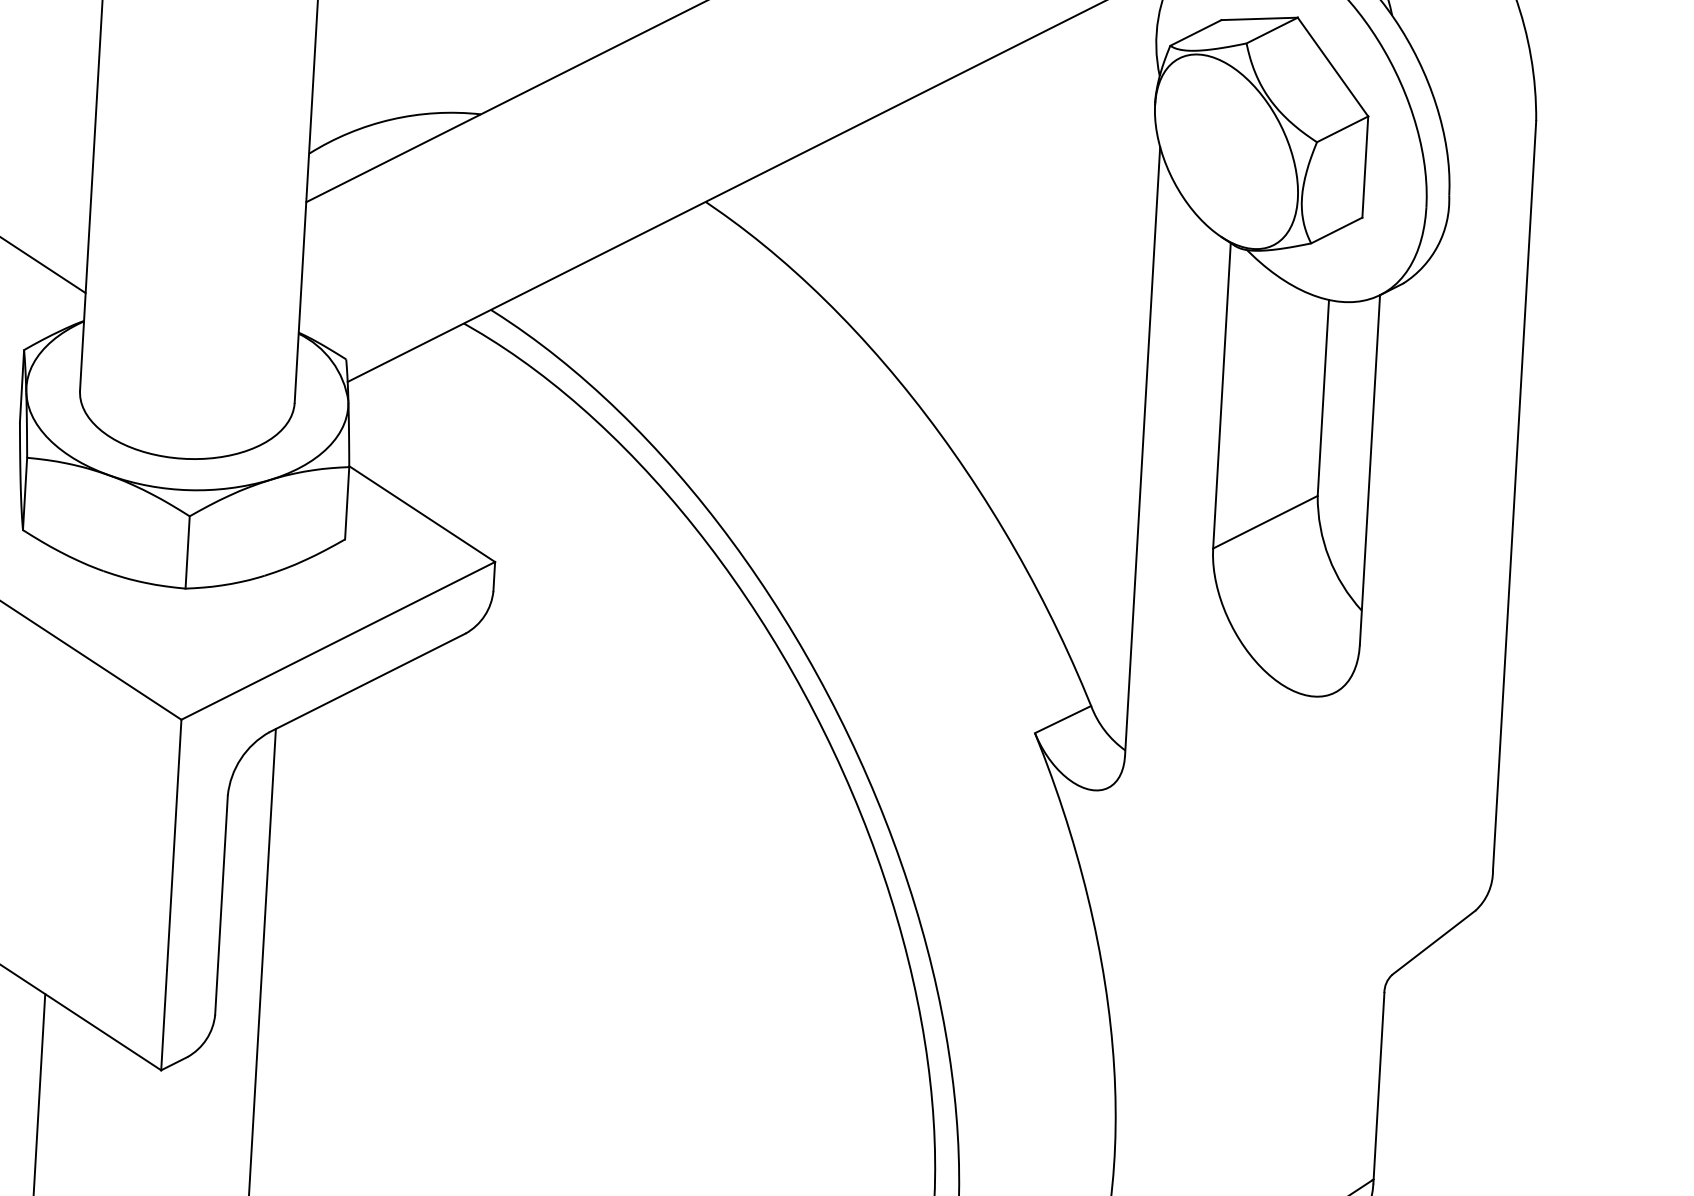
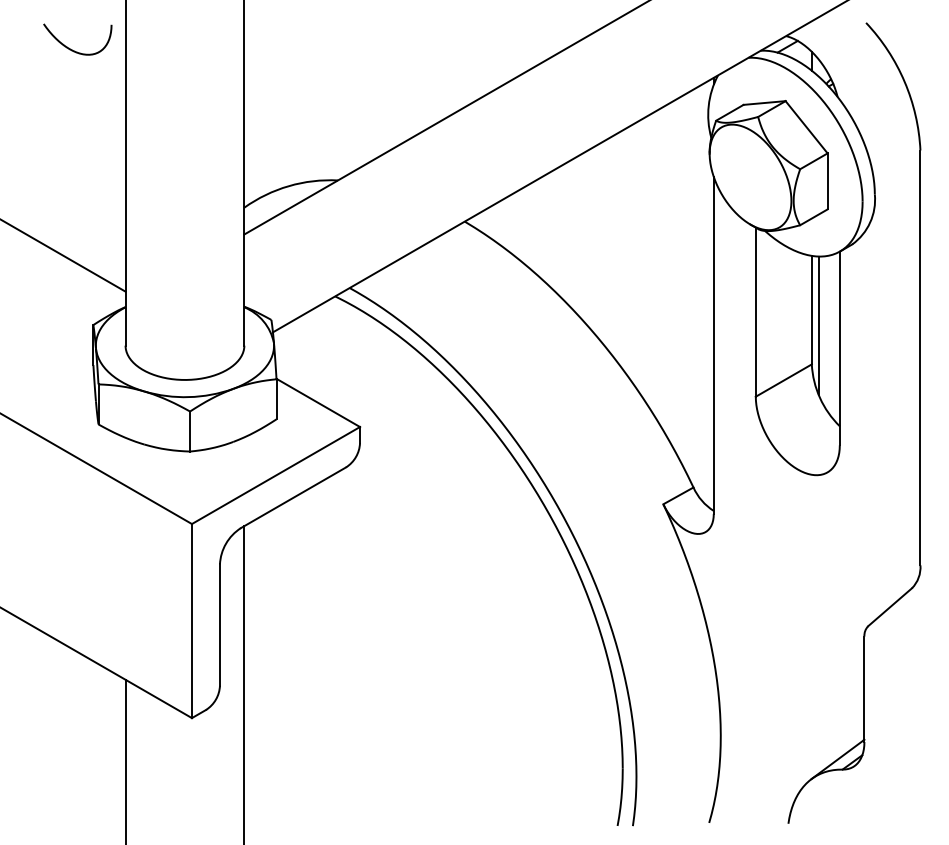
line: (1333, 426) -> (818, 325), added

